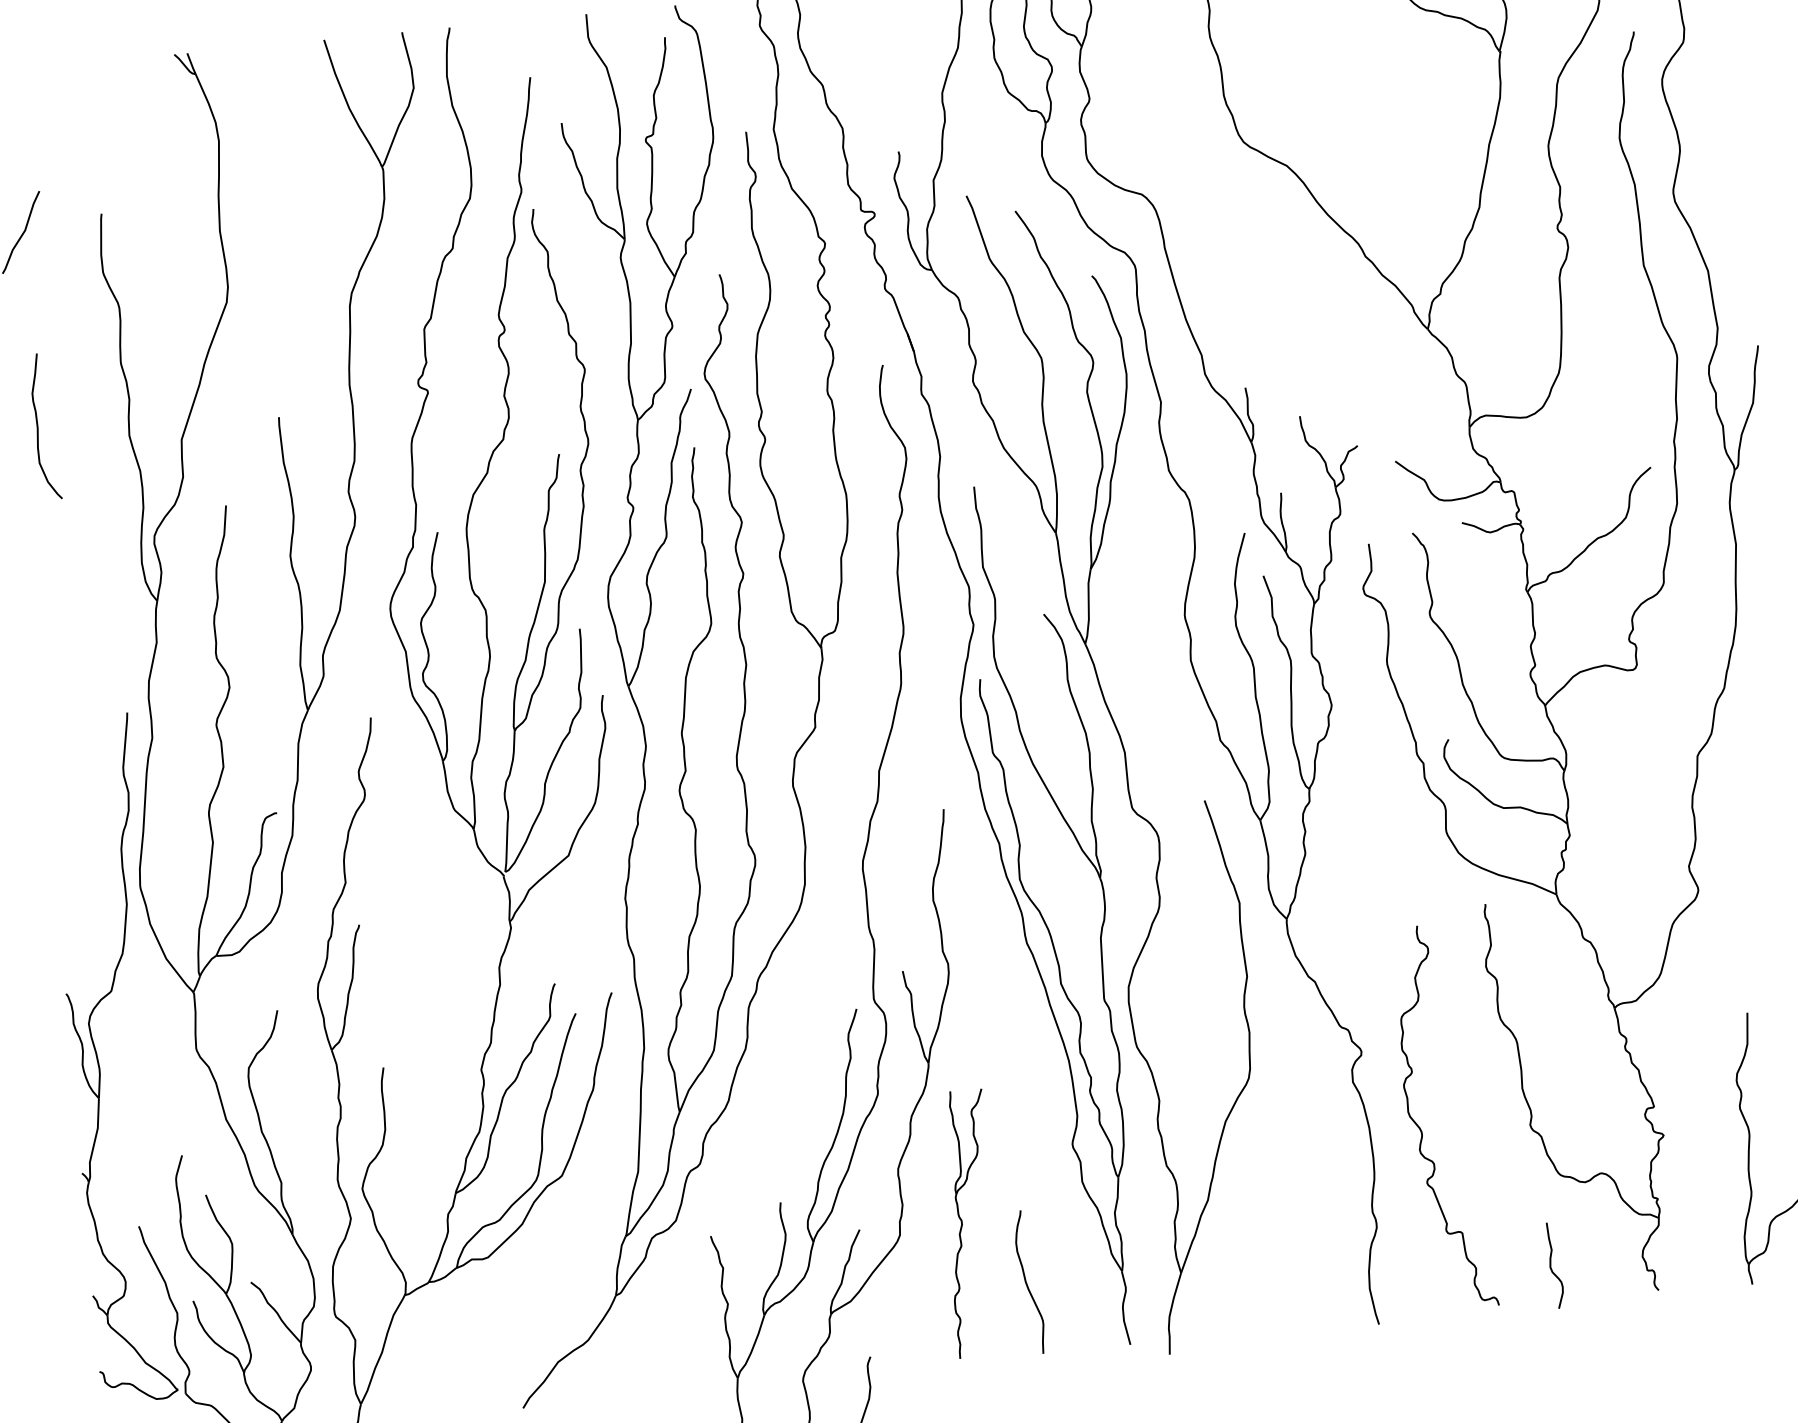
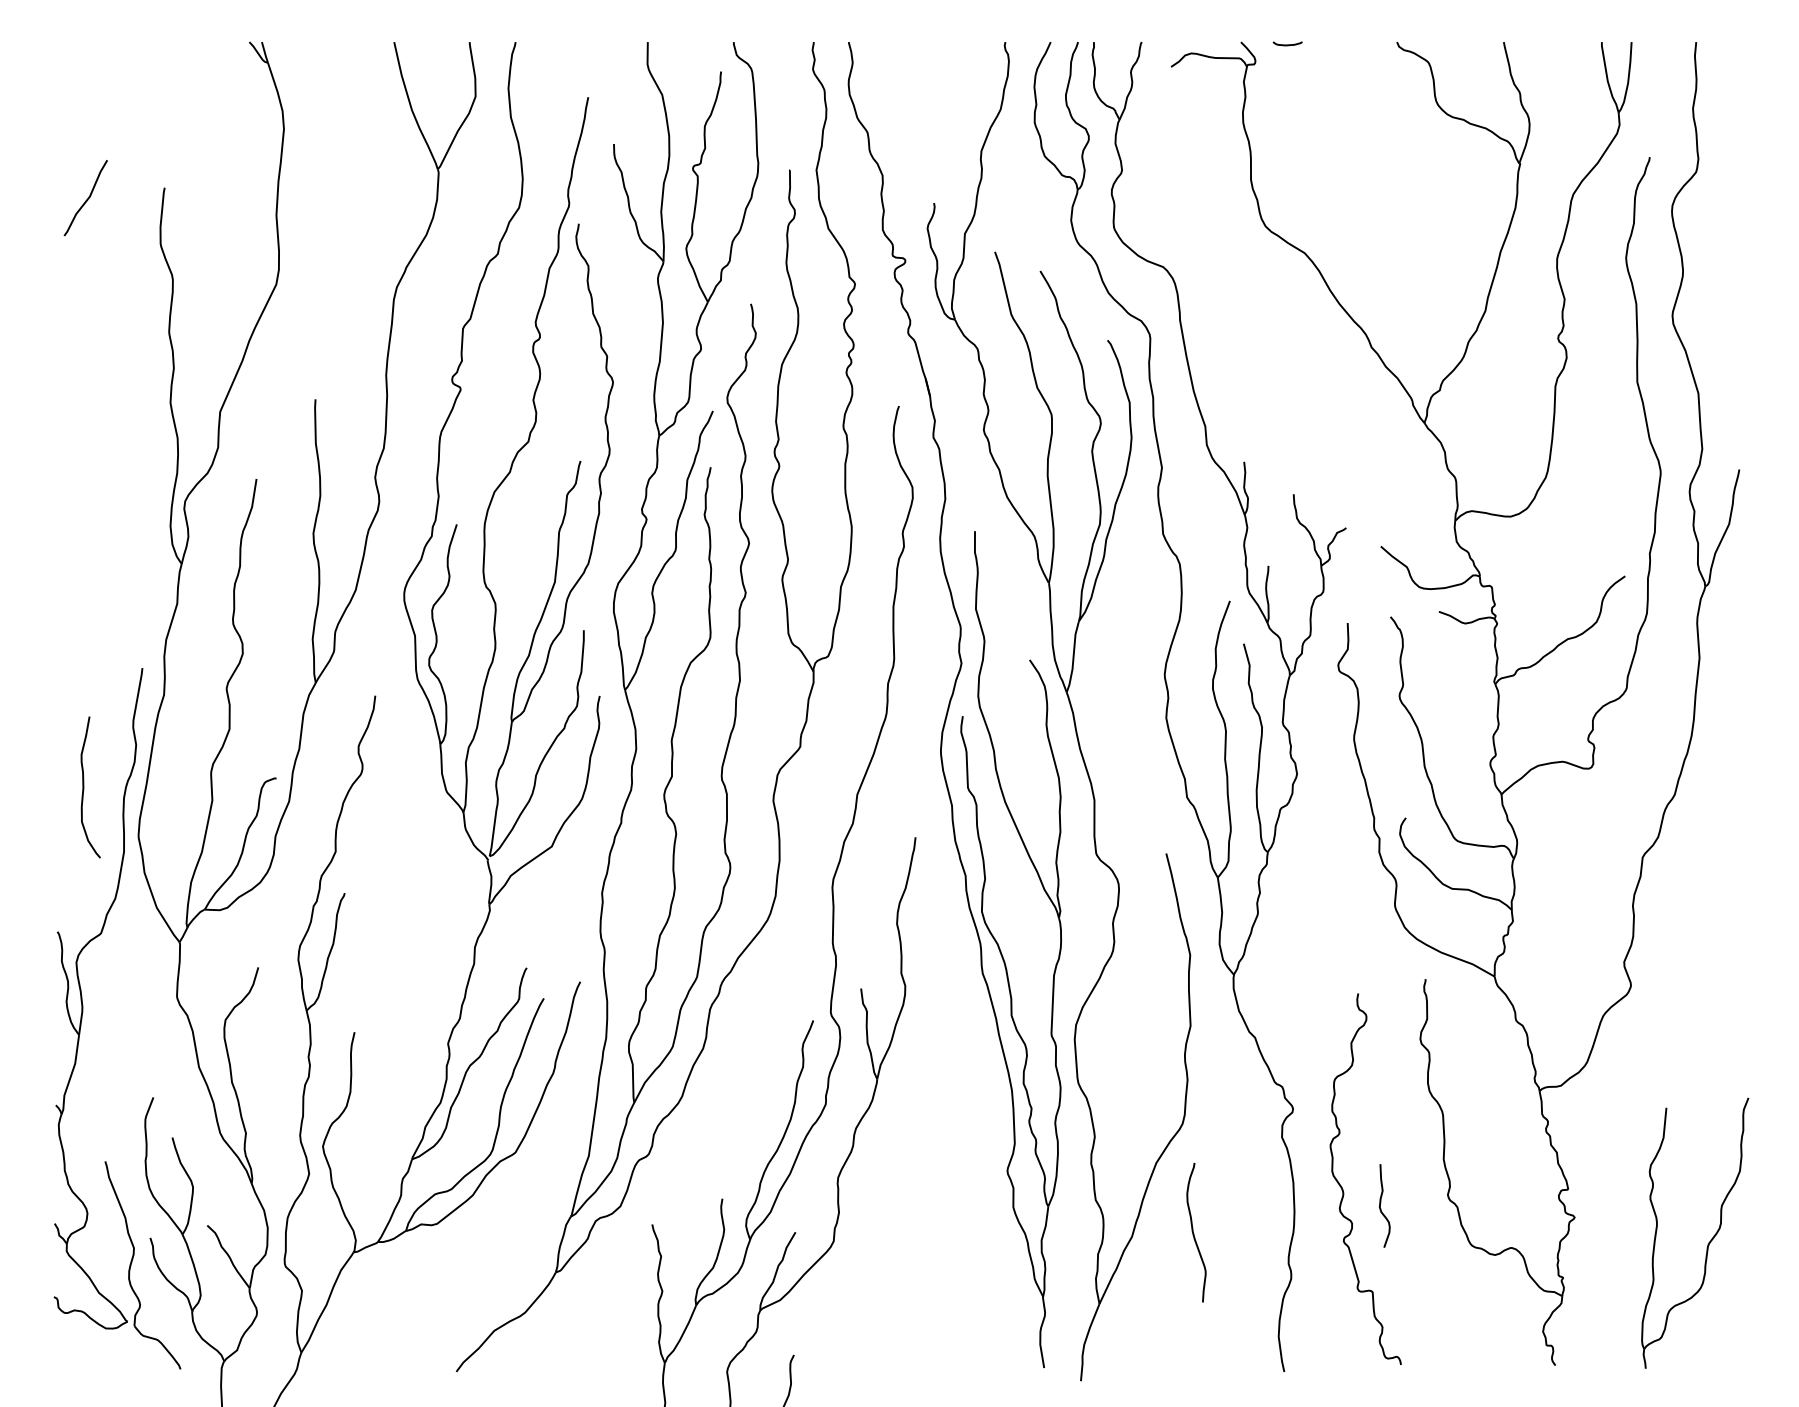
curve: (38, 427) -> (84, 787), moved
part: (963, 1223) -> (895, 1236), removed
curve: (1551, 1263) -> (1381, 1203), moved
curve: (1027, 1283) -> (1194, 1233), moved

